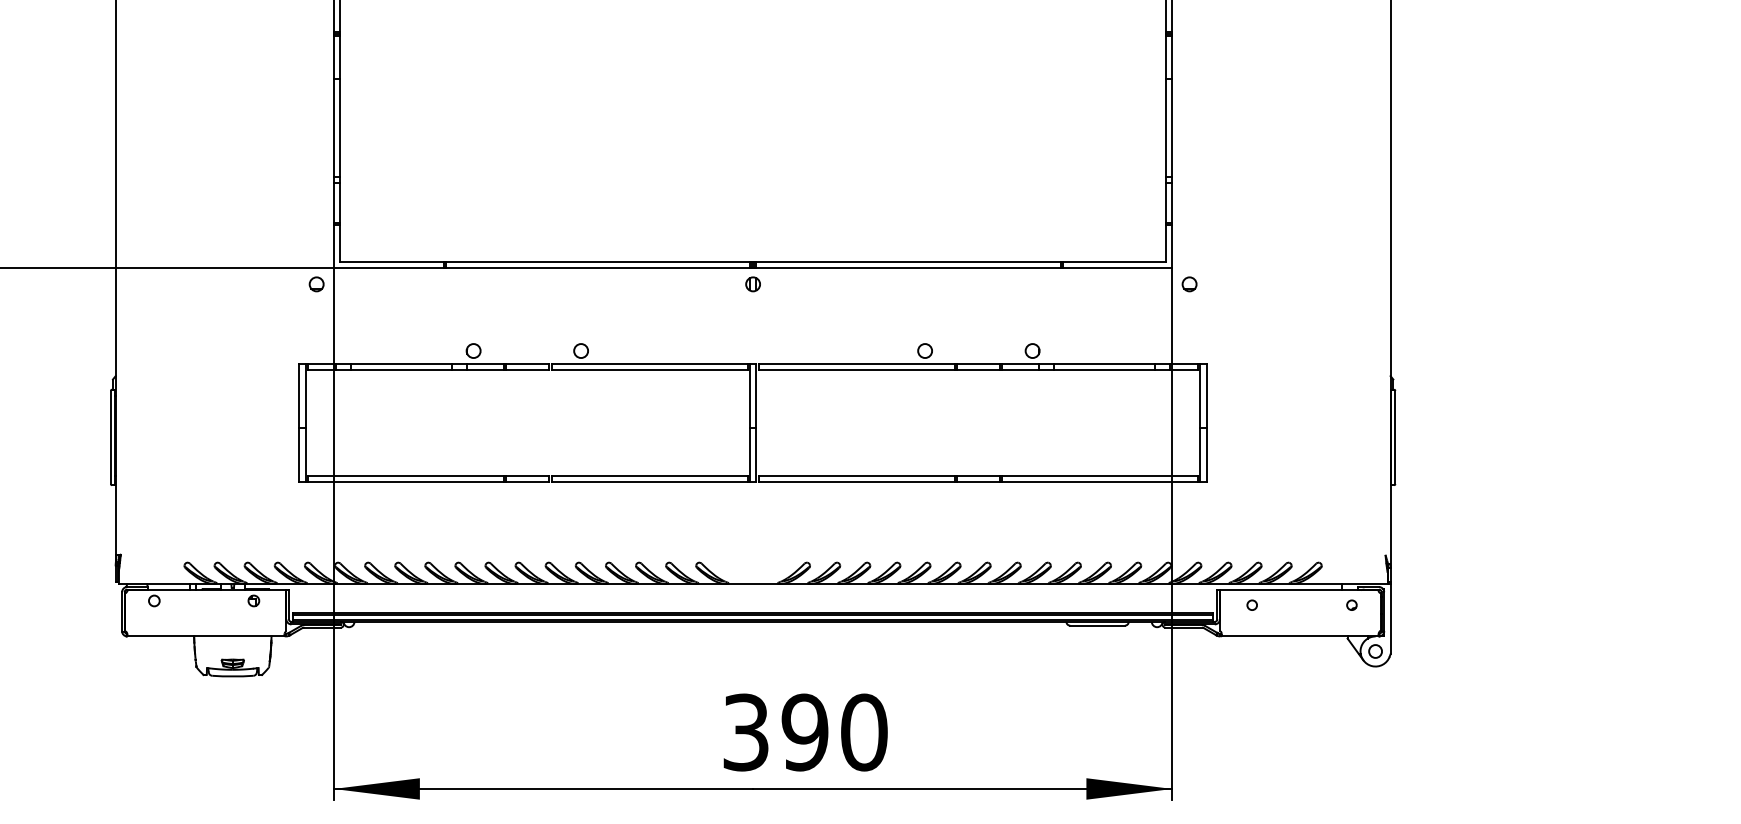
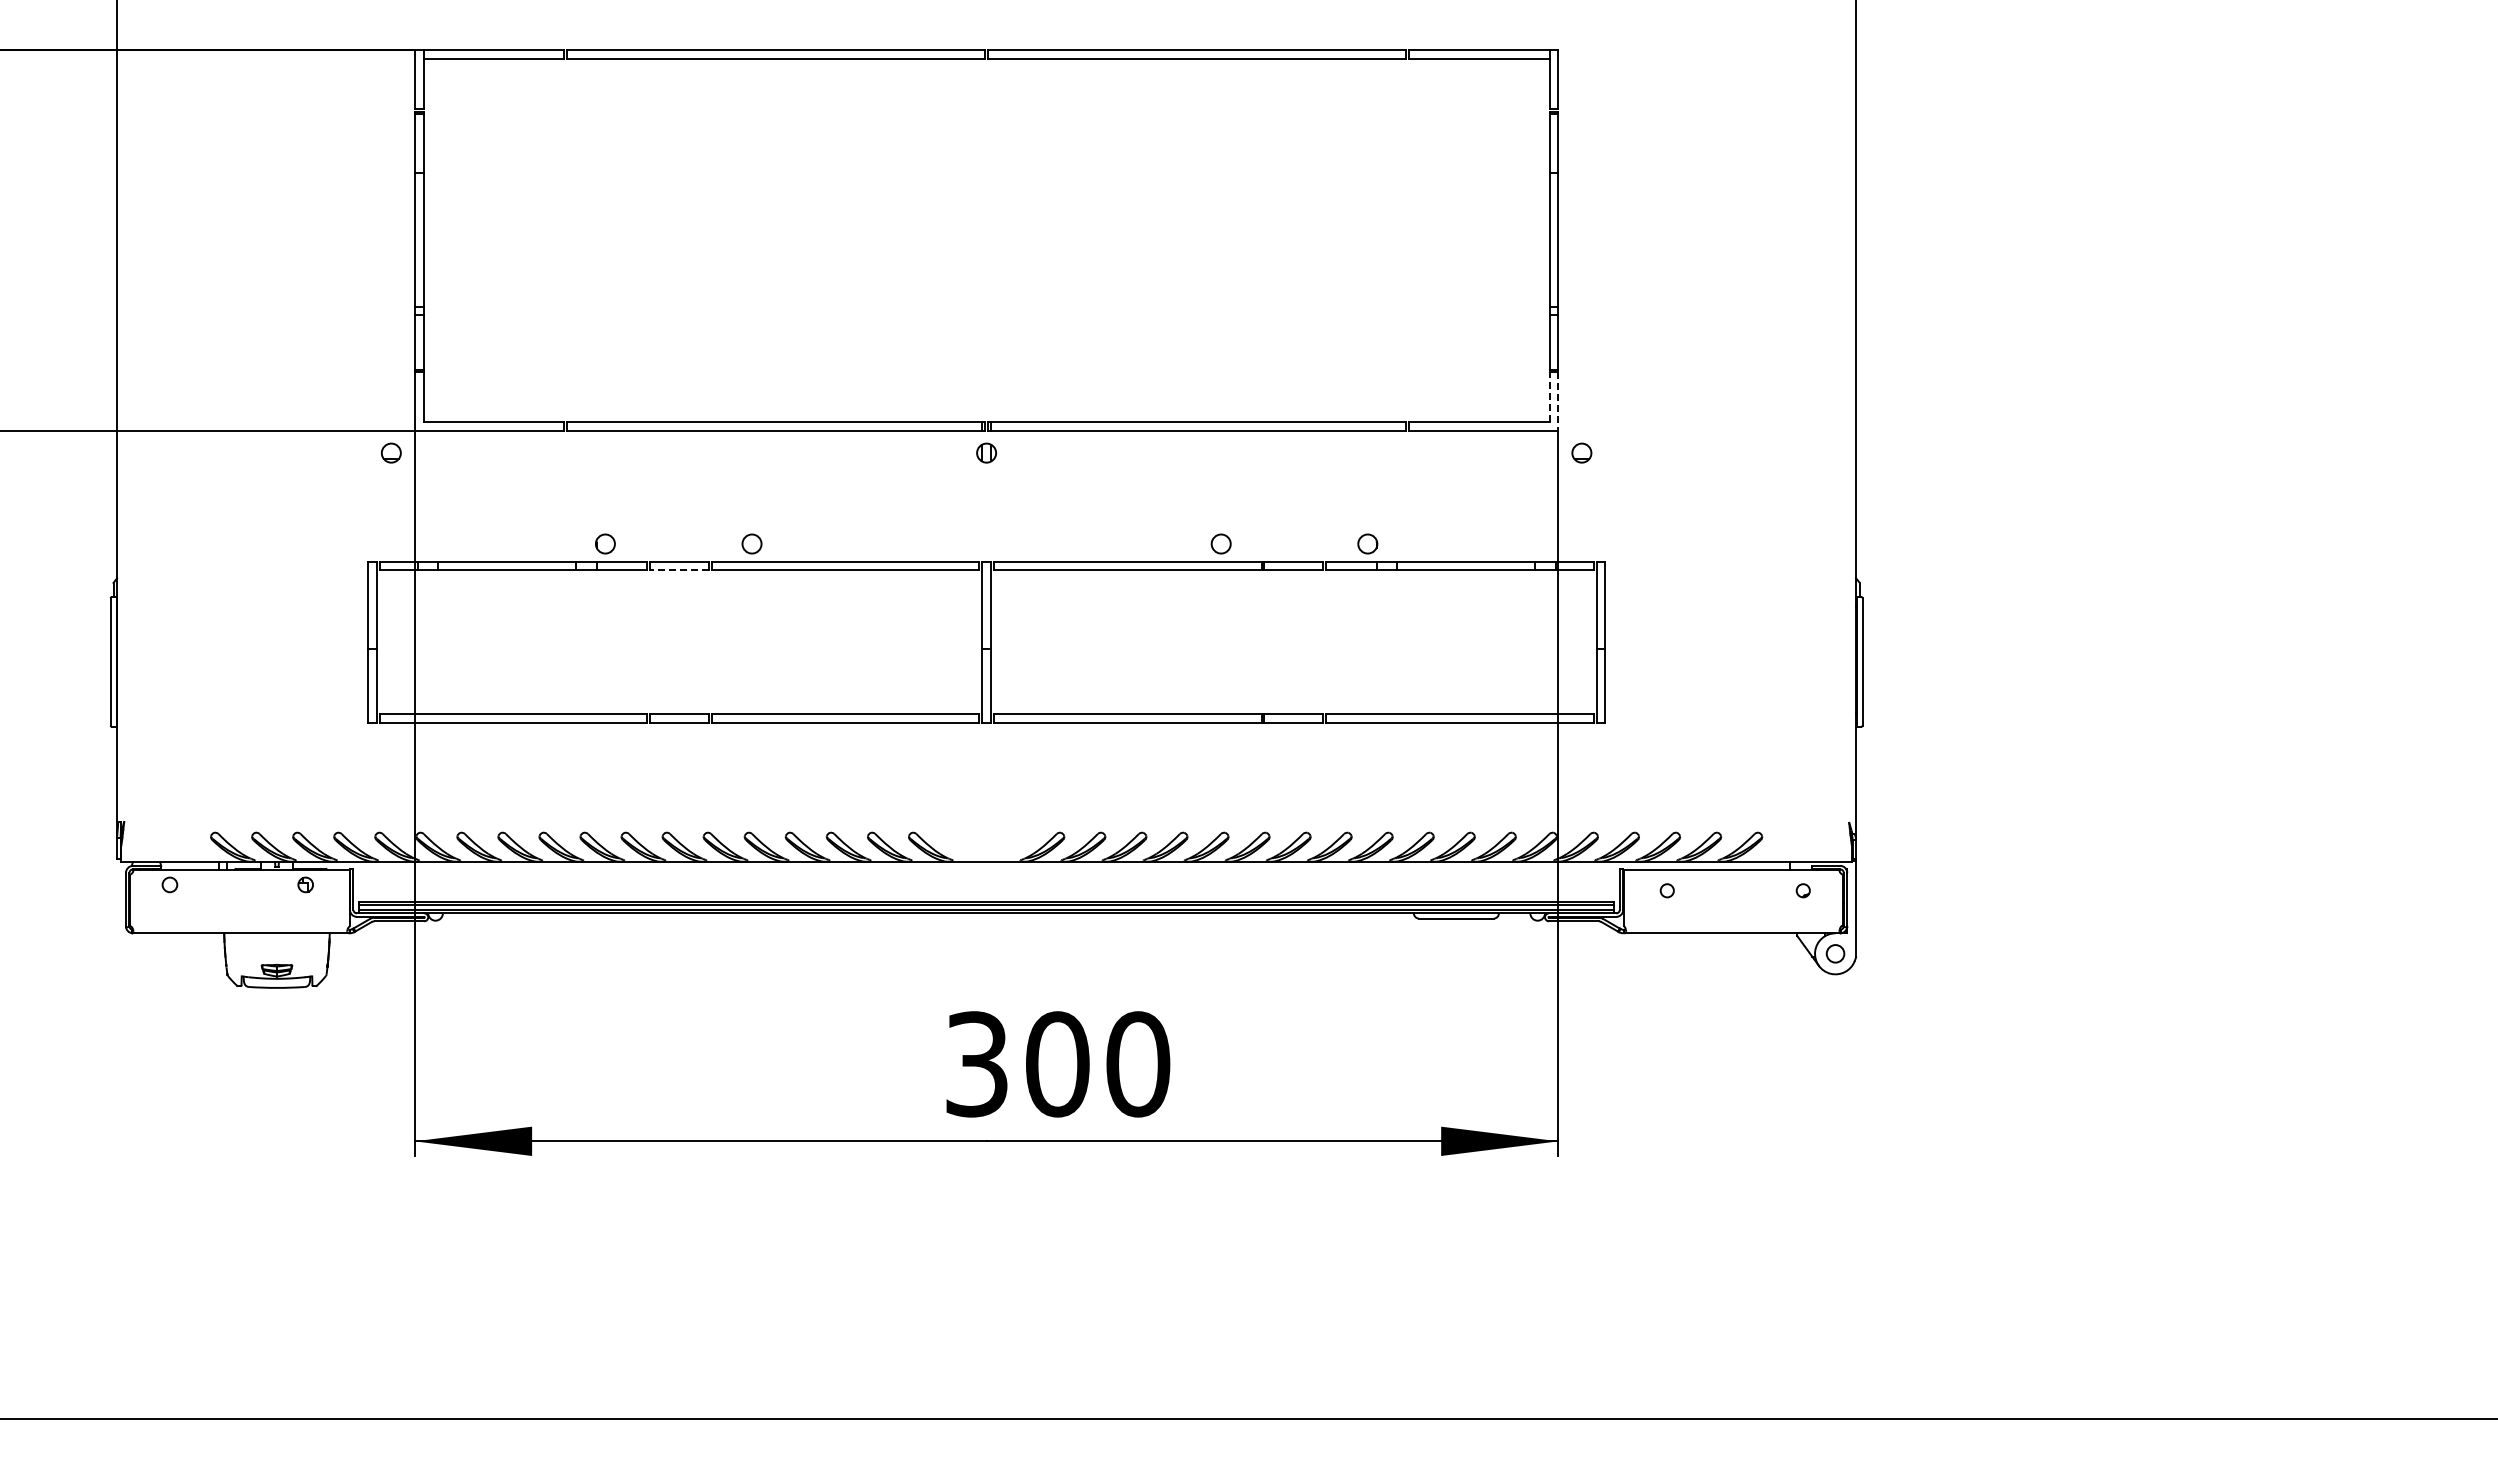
line: (1165, 243) -> (1549, 397), solid -> dashed
line: (1172, 247) -> (1558, 402), solid -> dashed
line: (527, 370) -> (678, 570), solid -> dashed
text: (805, 732) -> (1057, 1064), 390 -> 300

